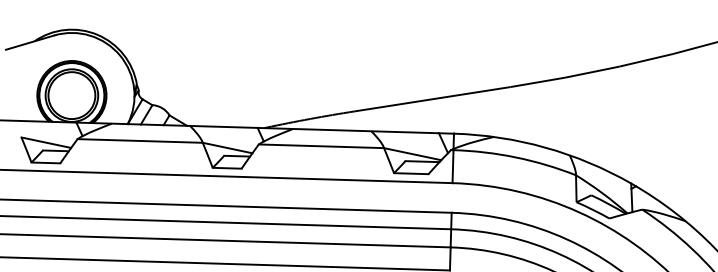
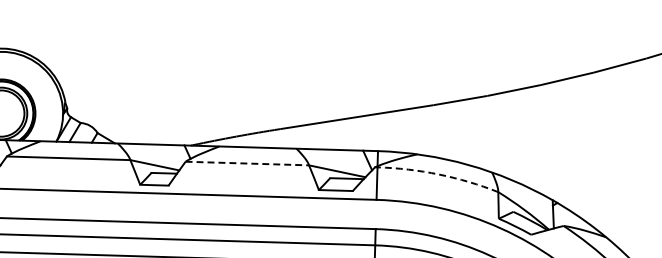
line: (321, 146) -> (247, 163), solid -> dashed
arc: (515, 157) -> (438, 174), solid -> dashed

